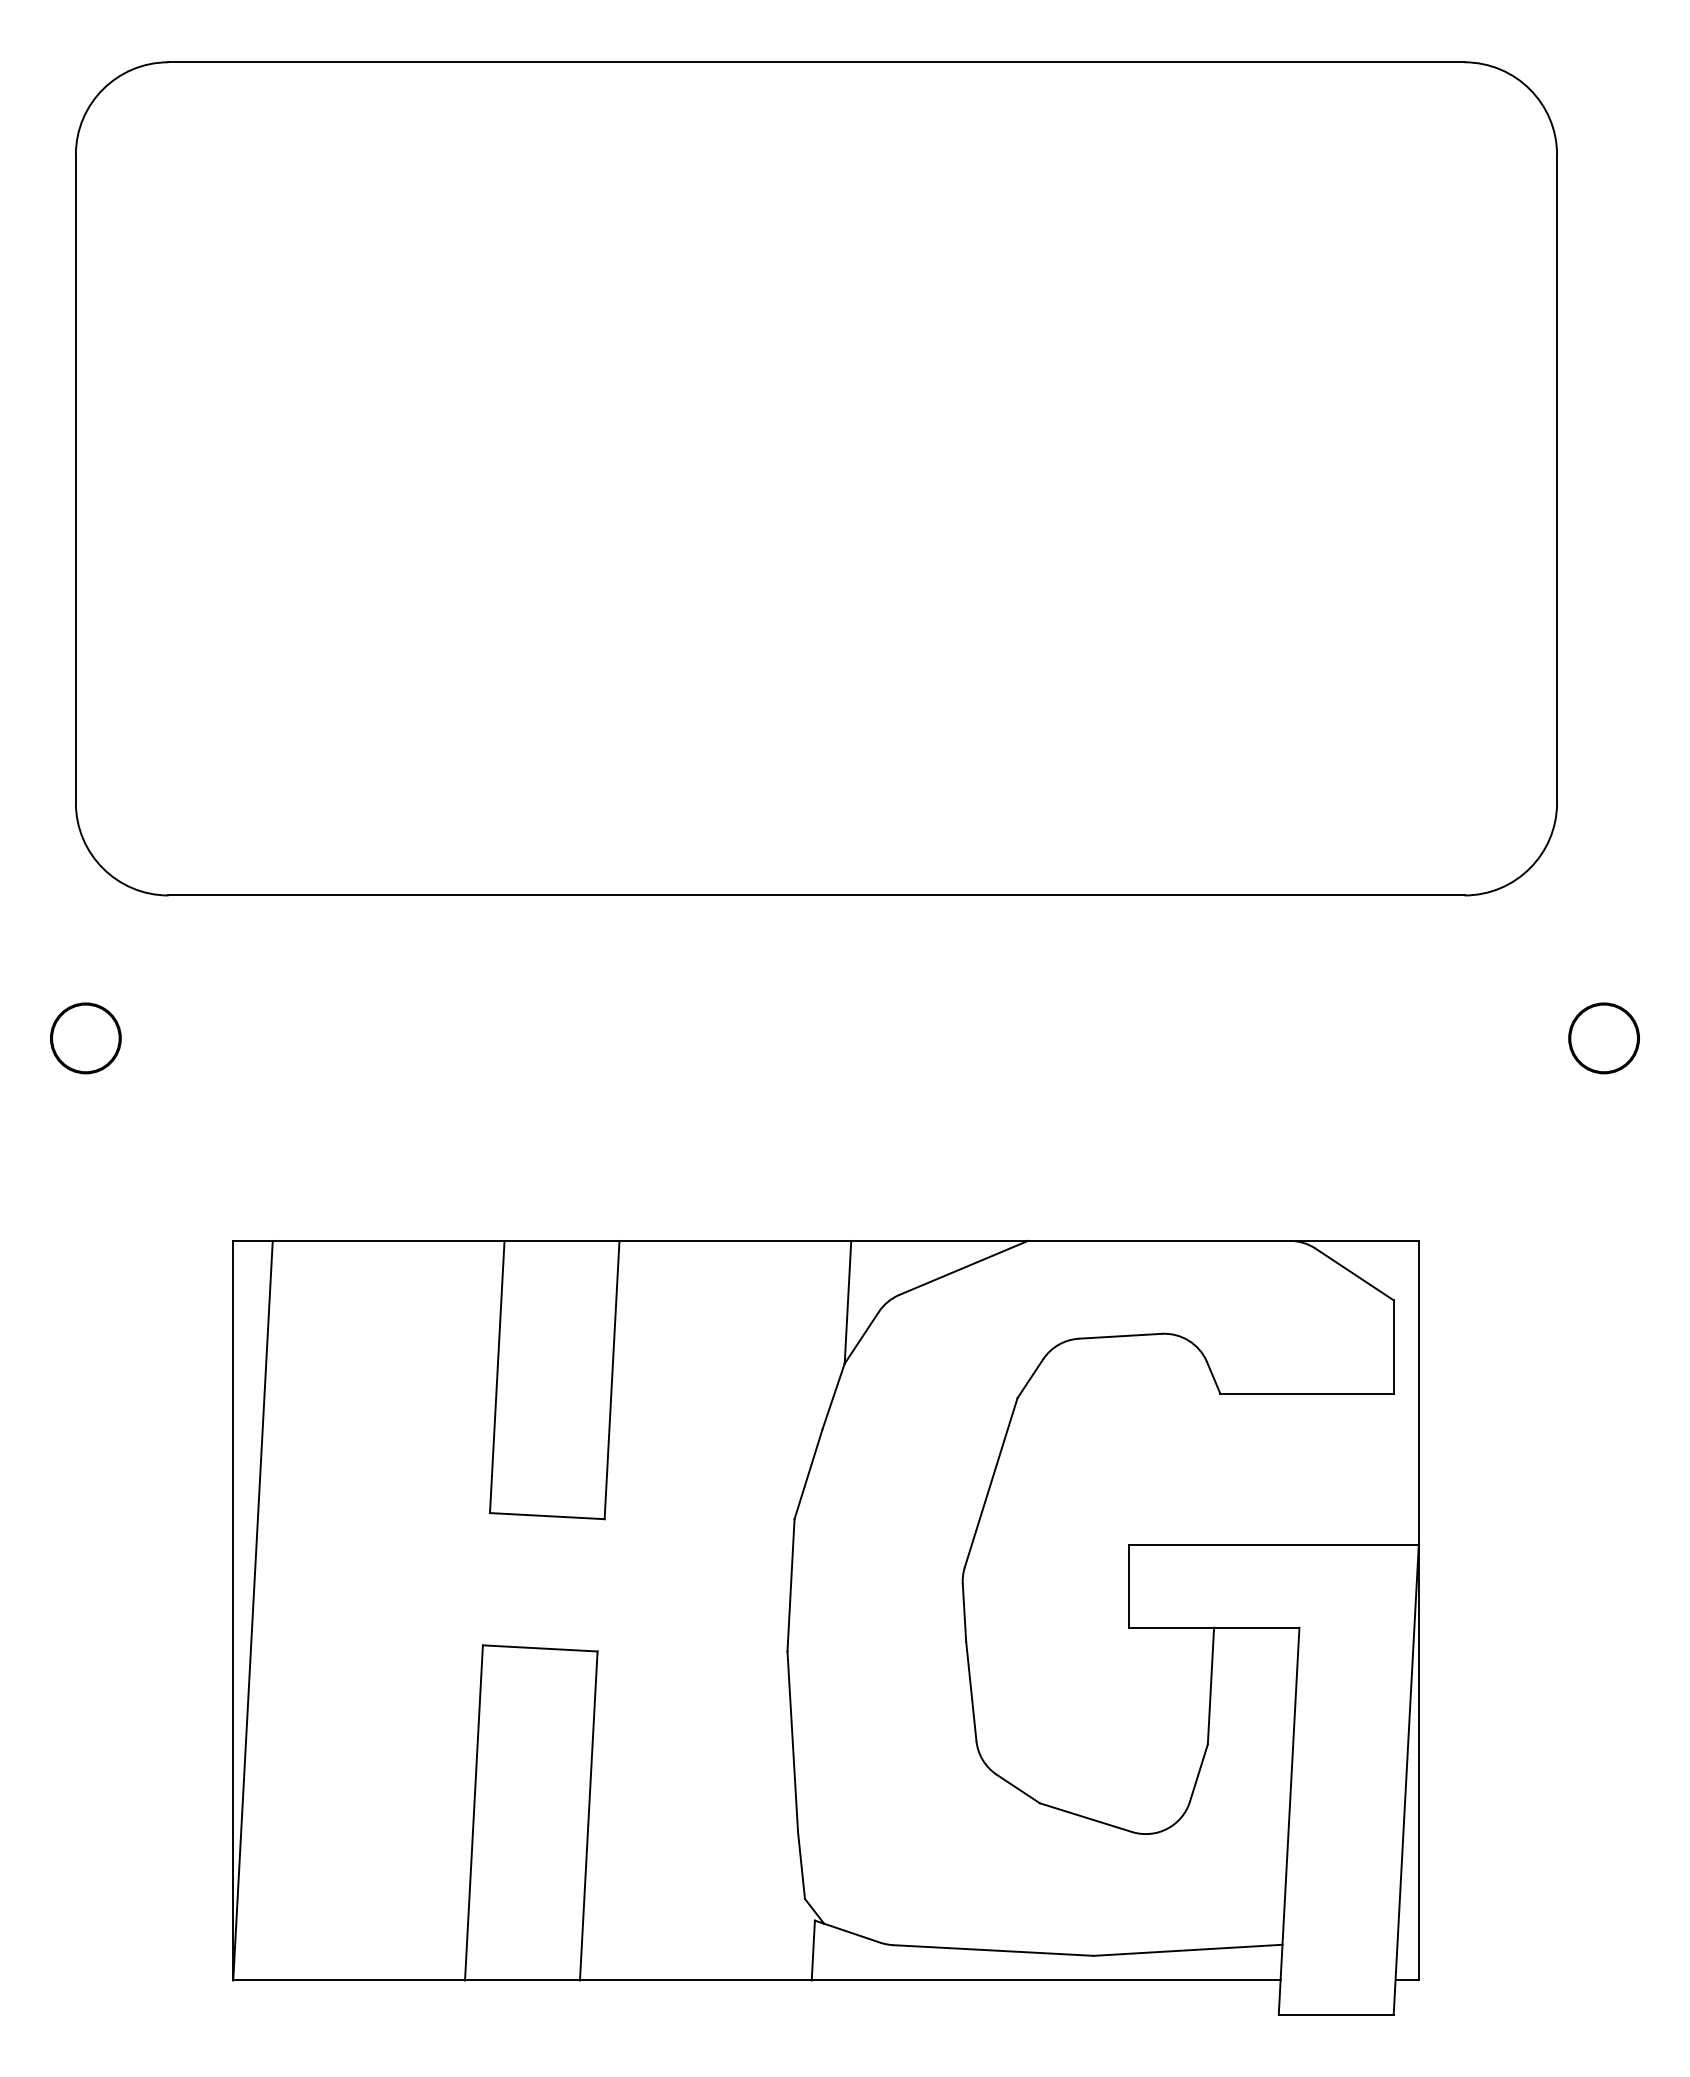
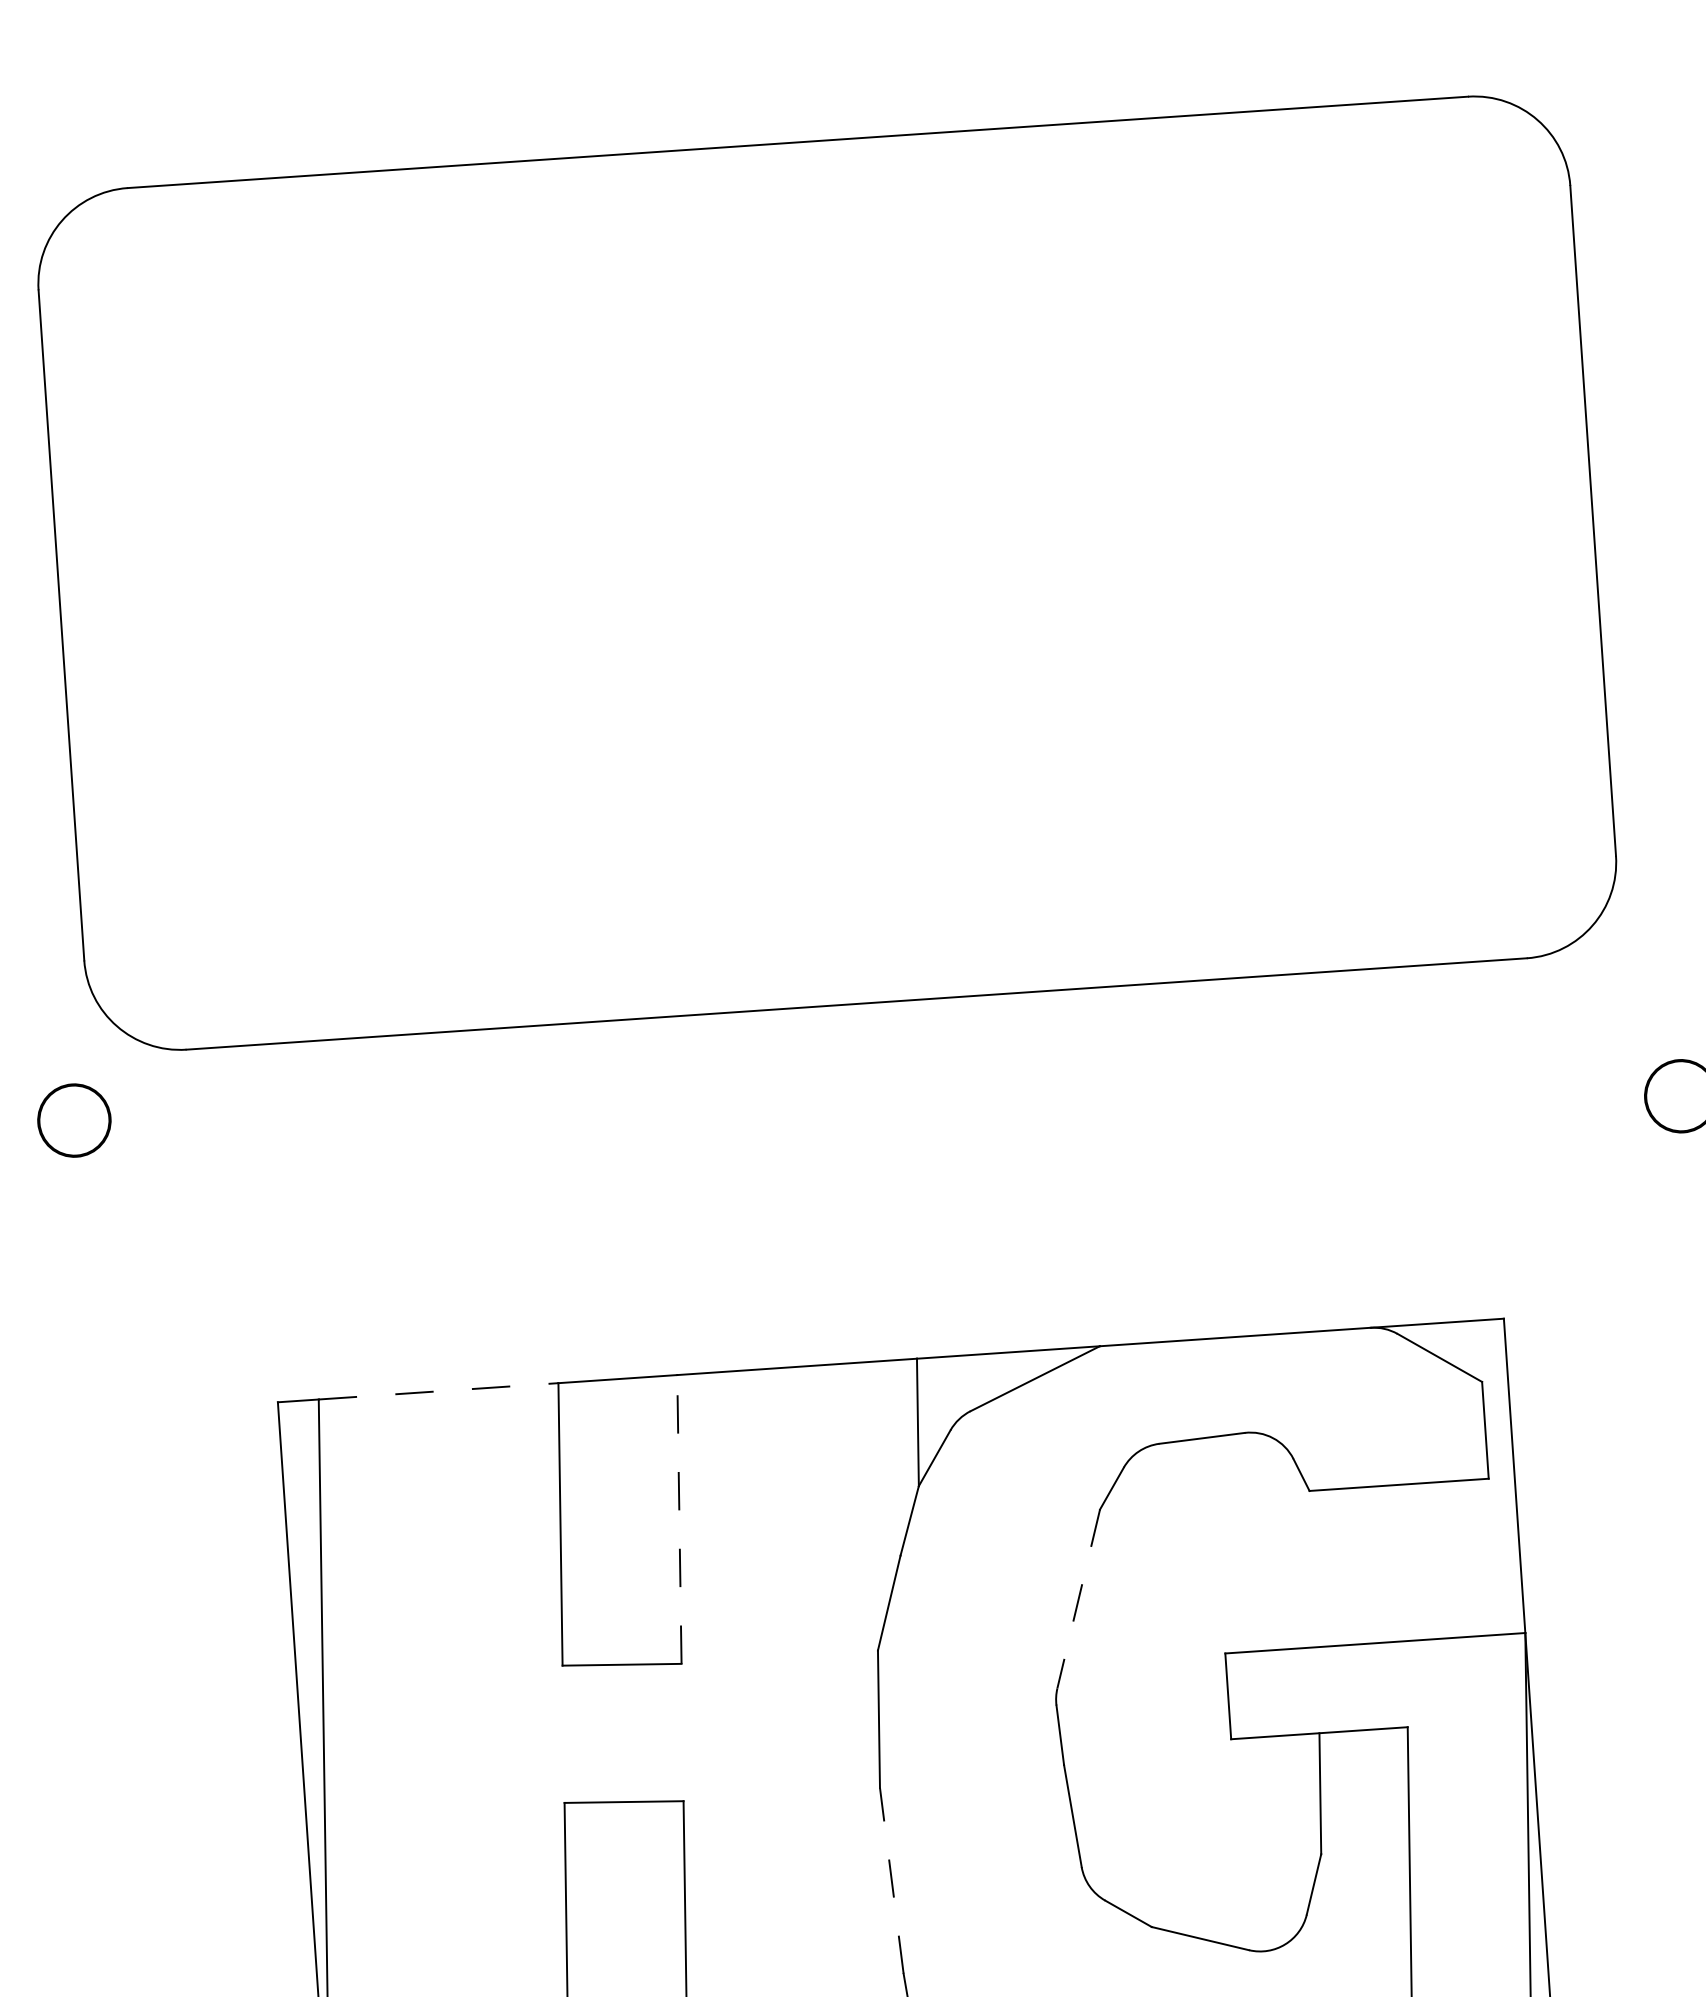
part: (85, 1038) -> (74, 1120), moved
line: (388, 1240) -> (438, 1390), solid -> dashed
line: (612, 1379) -> (679, 1518), solid -> dashed
line: (991, 1482) -> (1079, 1598), solid -> dashed
line: (792, 1741) -> (891, 1880), solid -> dashed

